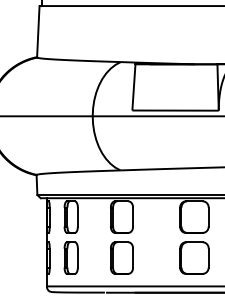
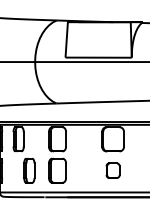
part: (70, 257) -> (28, 170), moved
part: (194, 257) -> (113, 170), size x0.6

